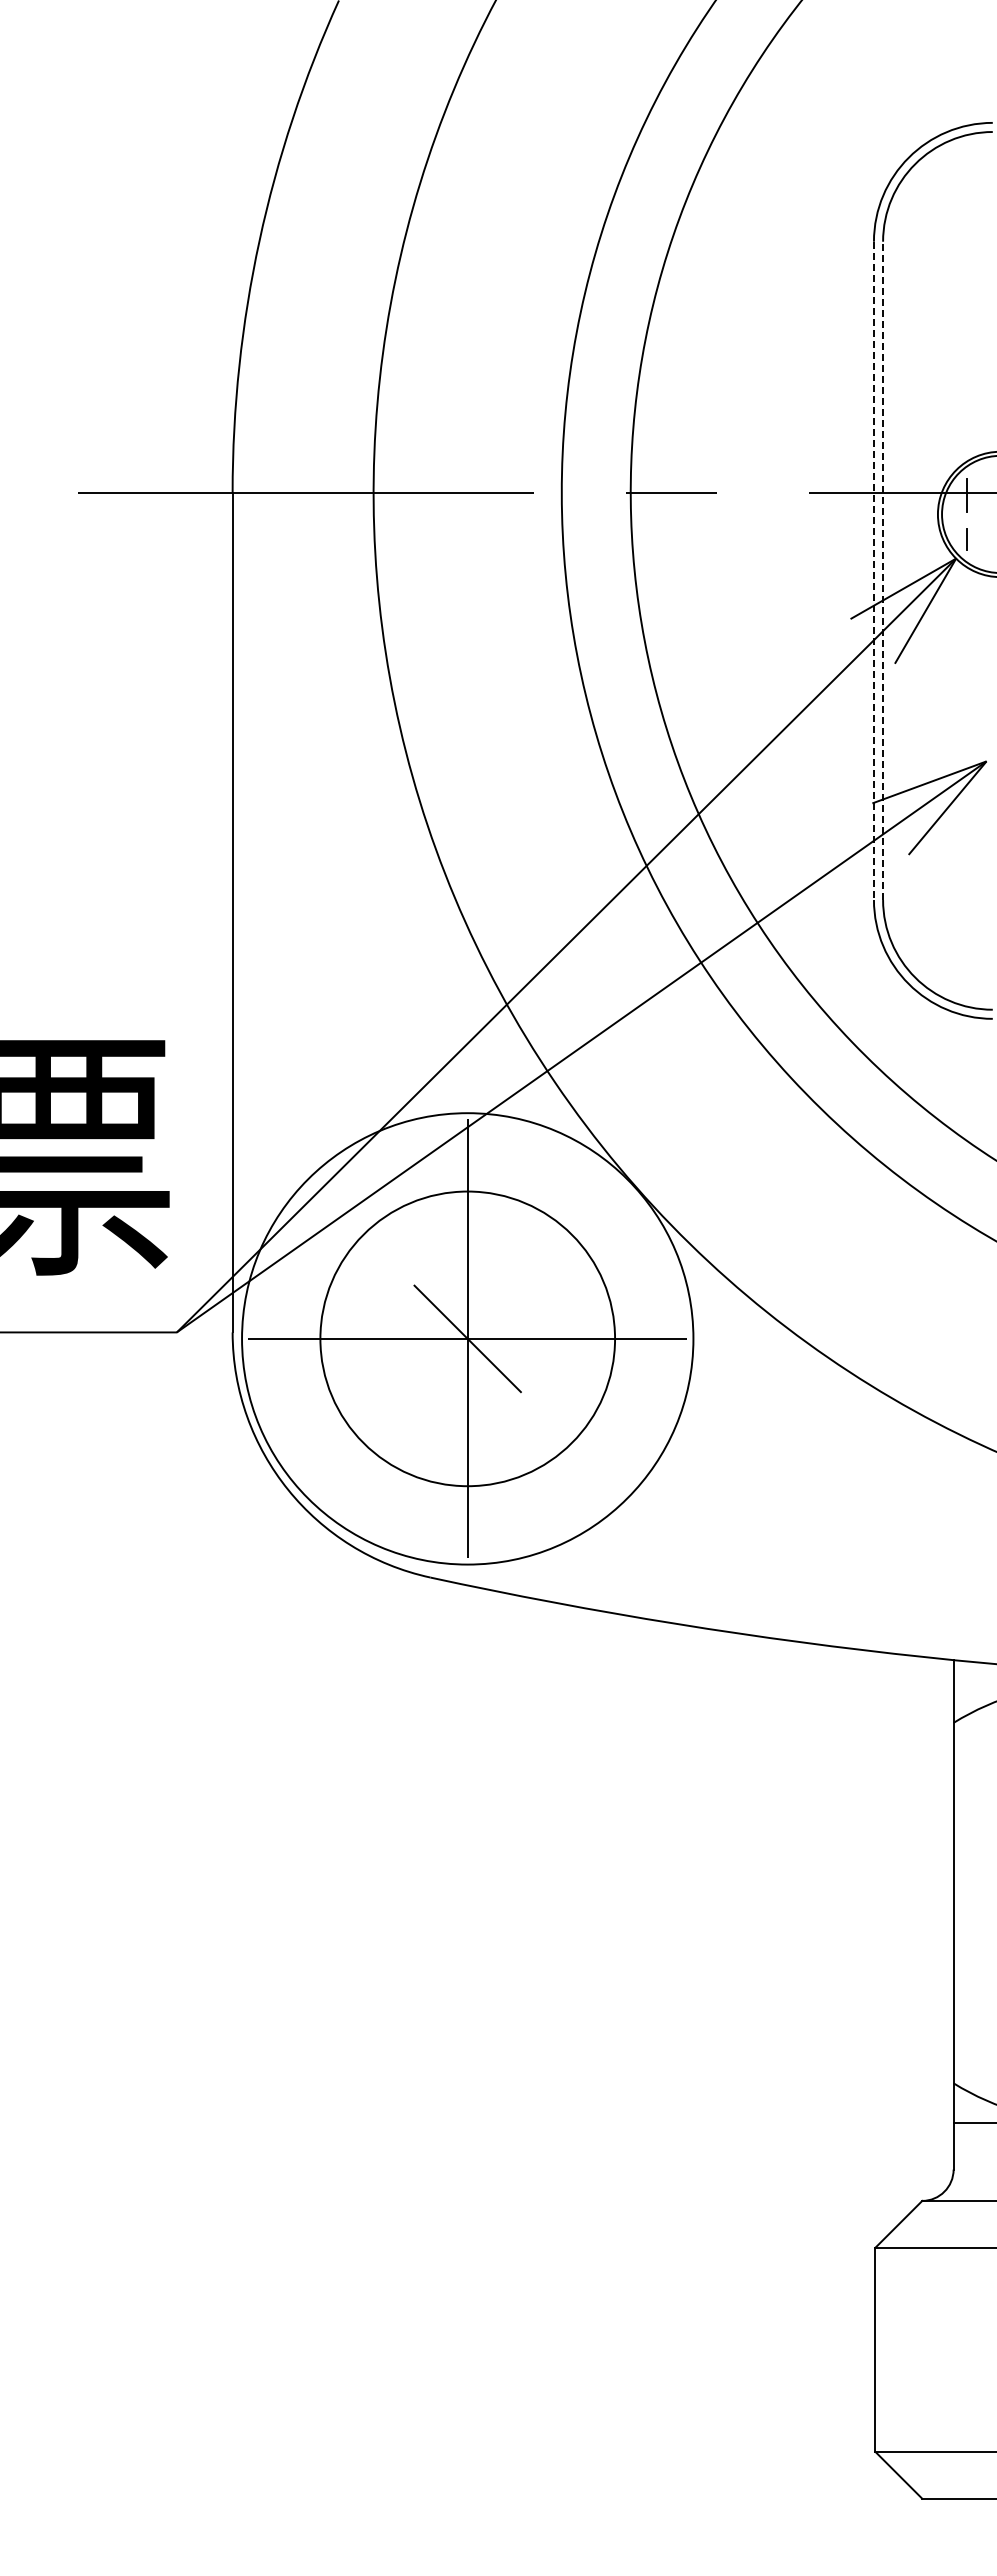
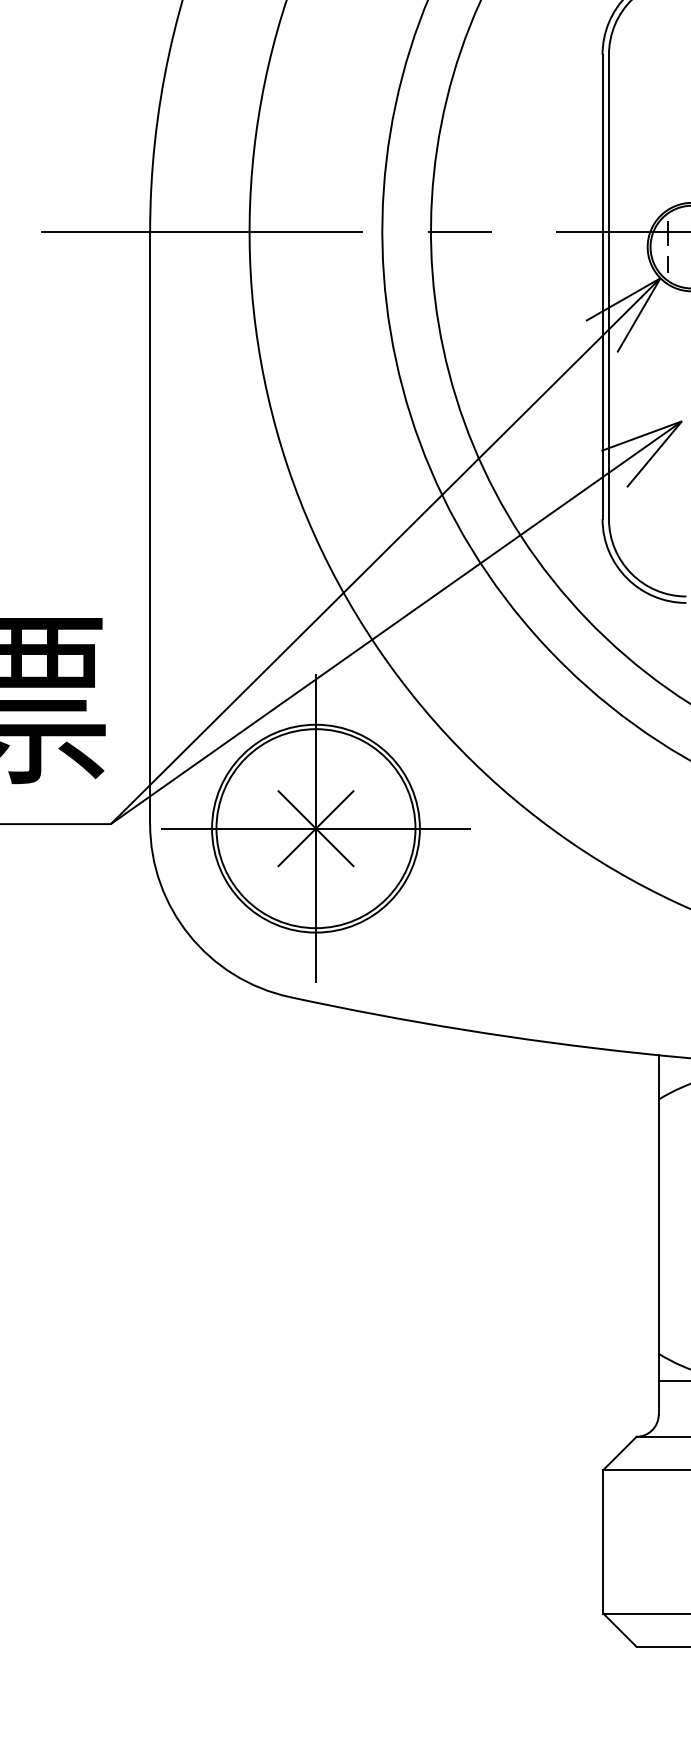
line: (883, 570) -> (609, 286), dashed -> solid
line: (873, 571) -> (602, 287), dashed -> solid
circle: (467, 1338) -> (315, 828), size x0.62
line: (467, 1338) -> (315, 828), added

